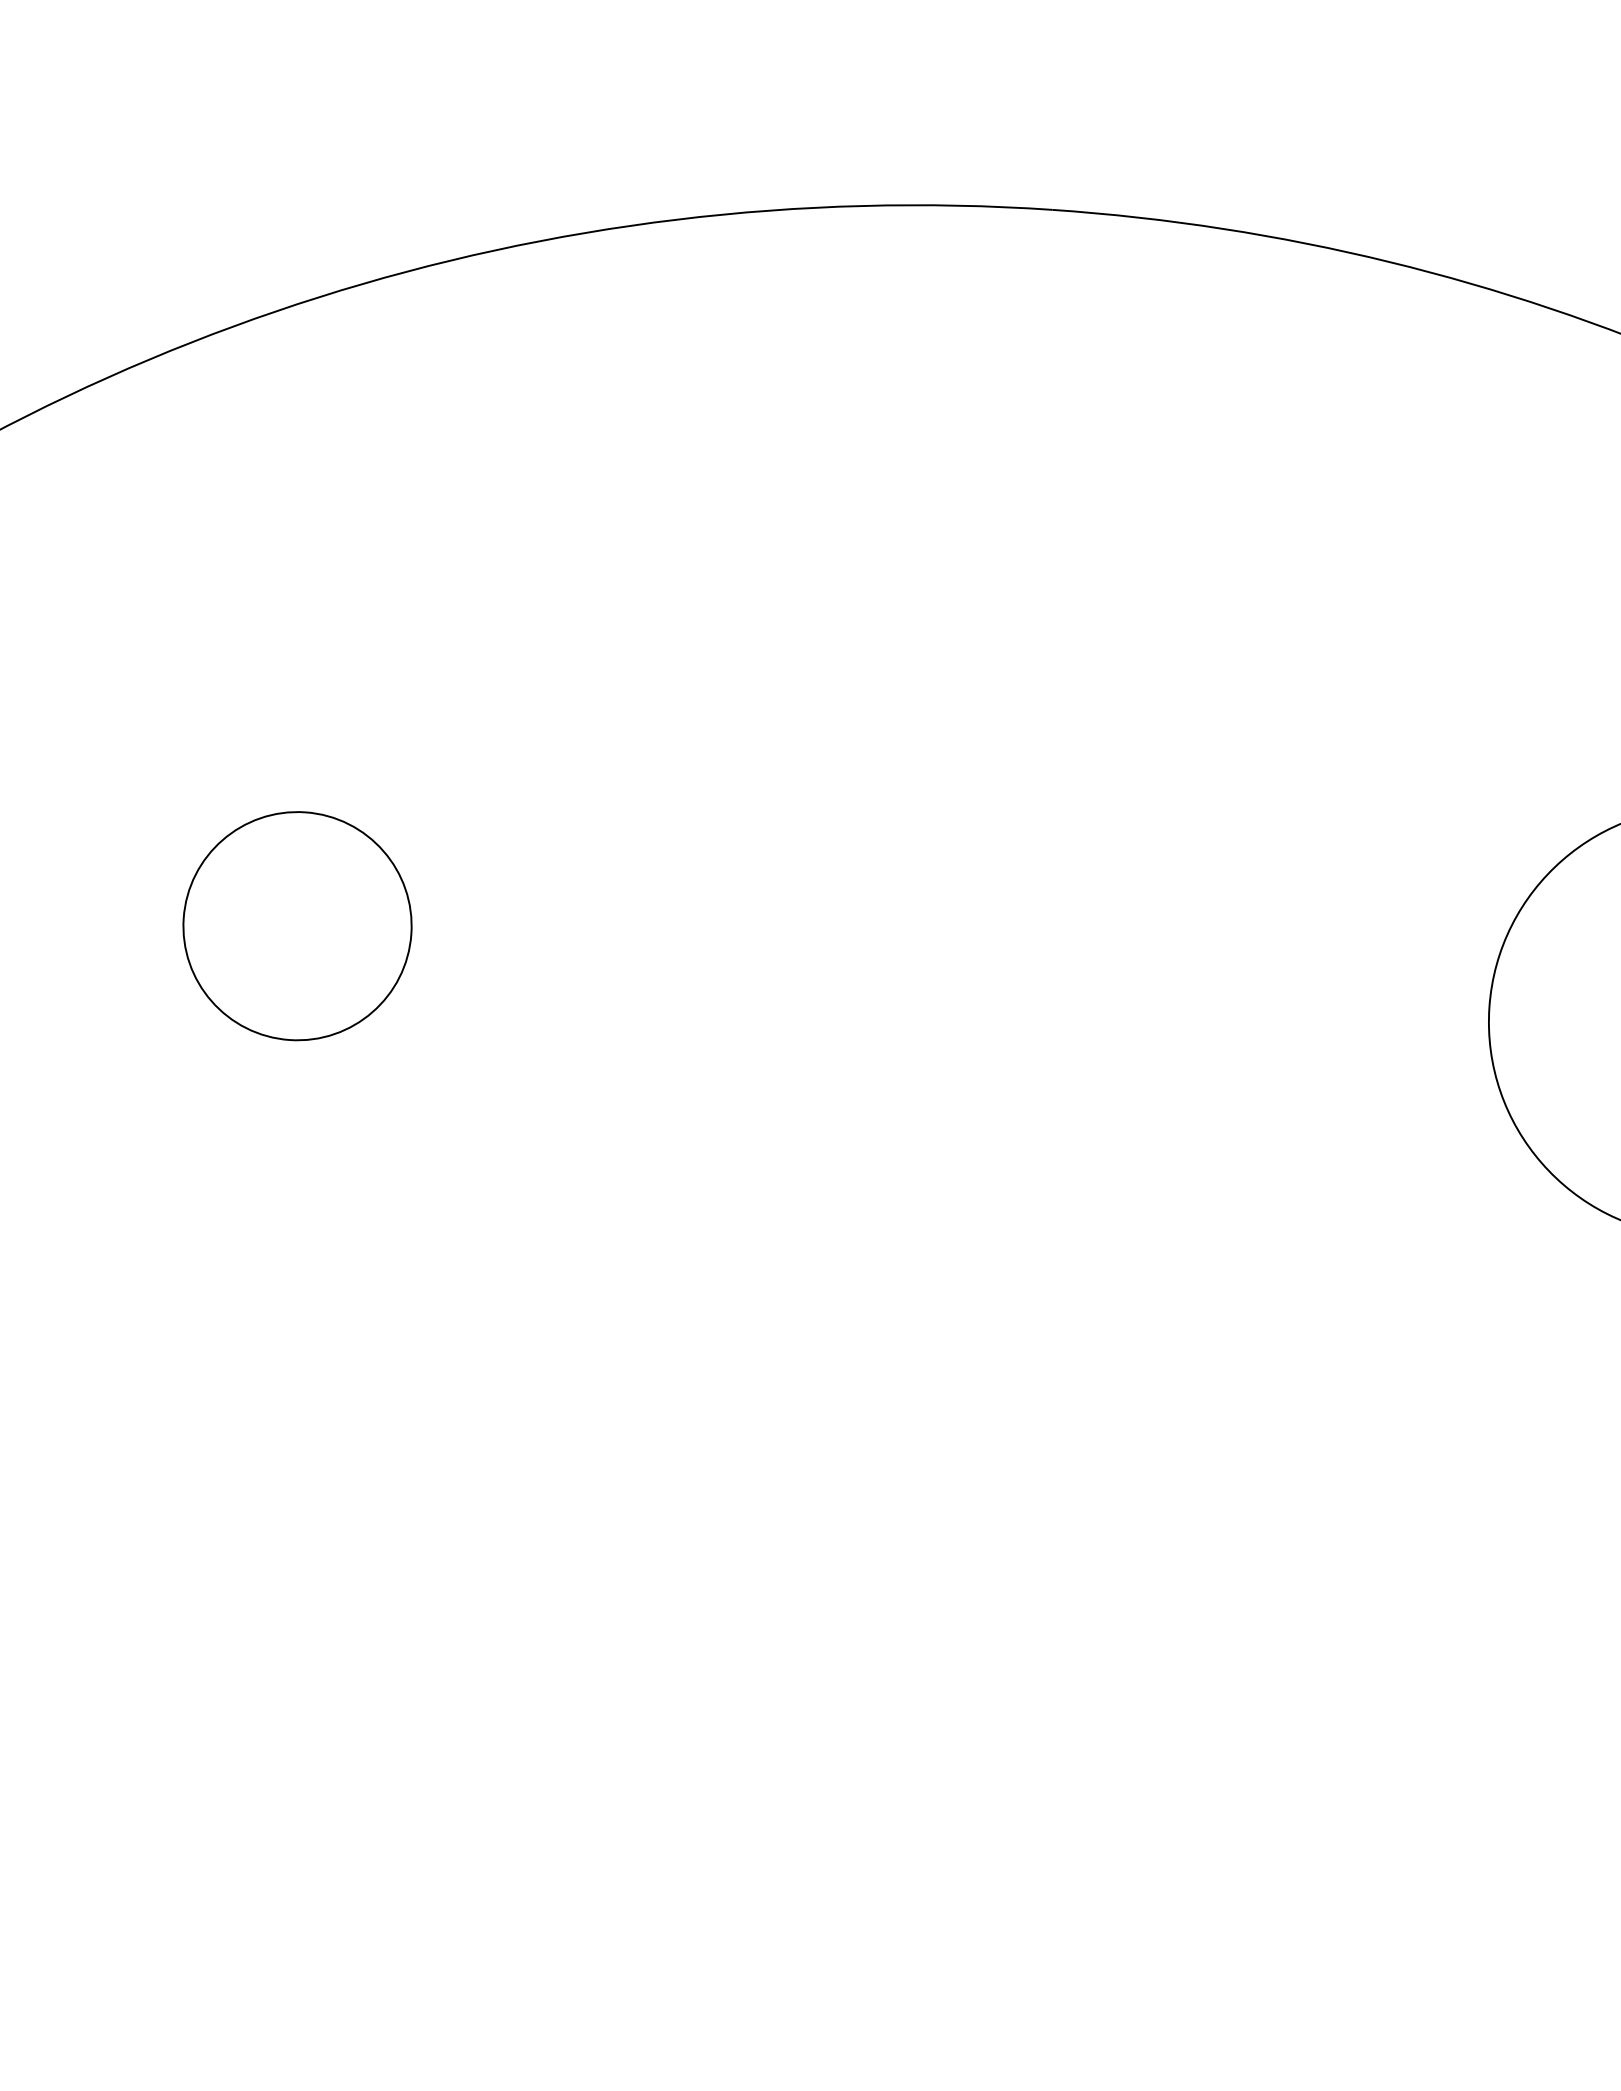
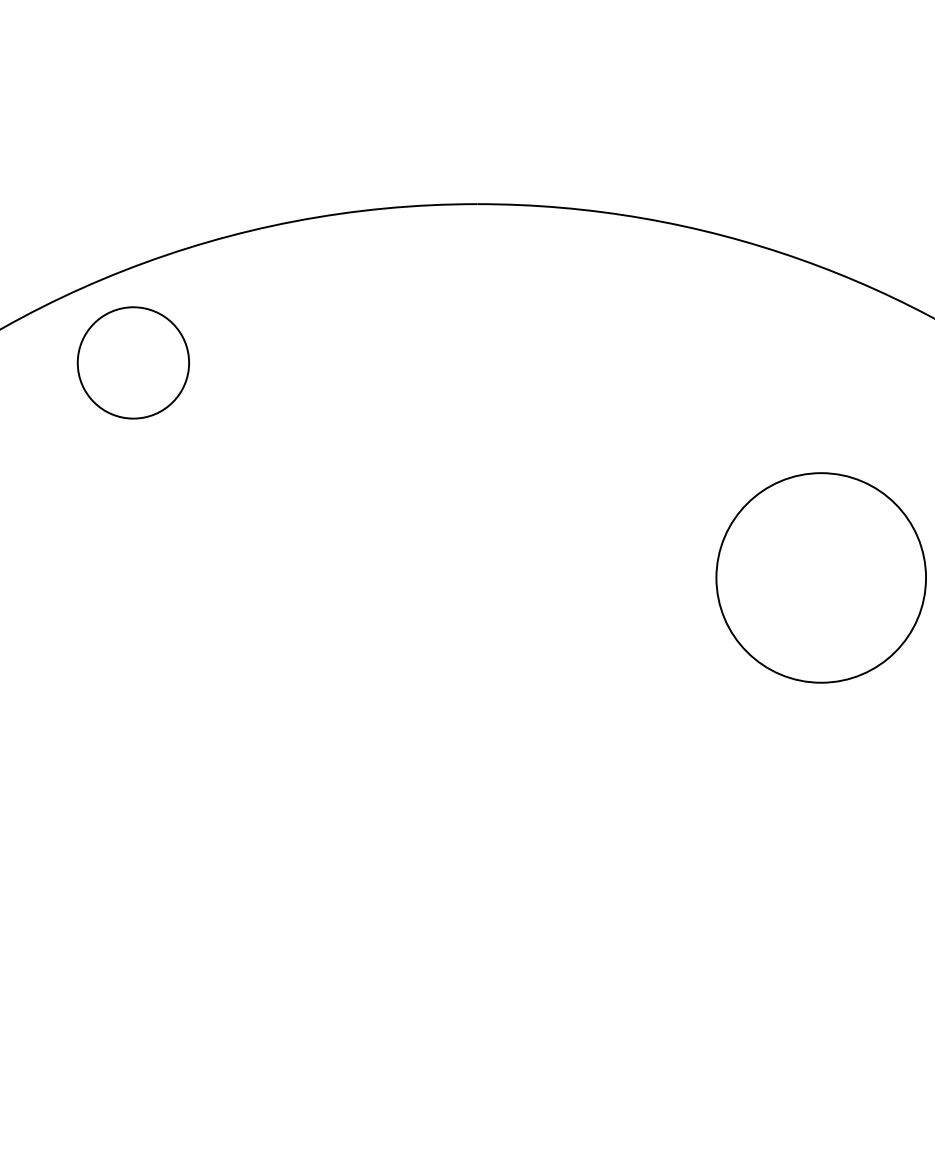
circle: (295, 925) -> (132, 362), moved

